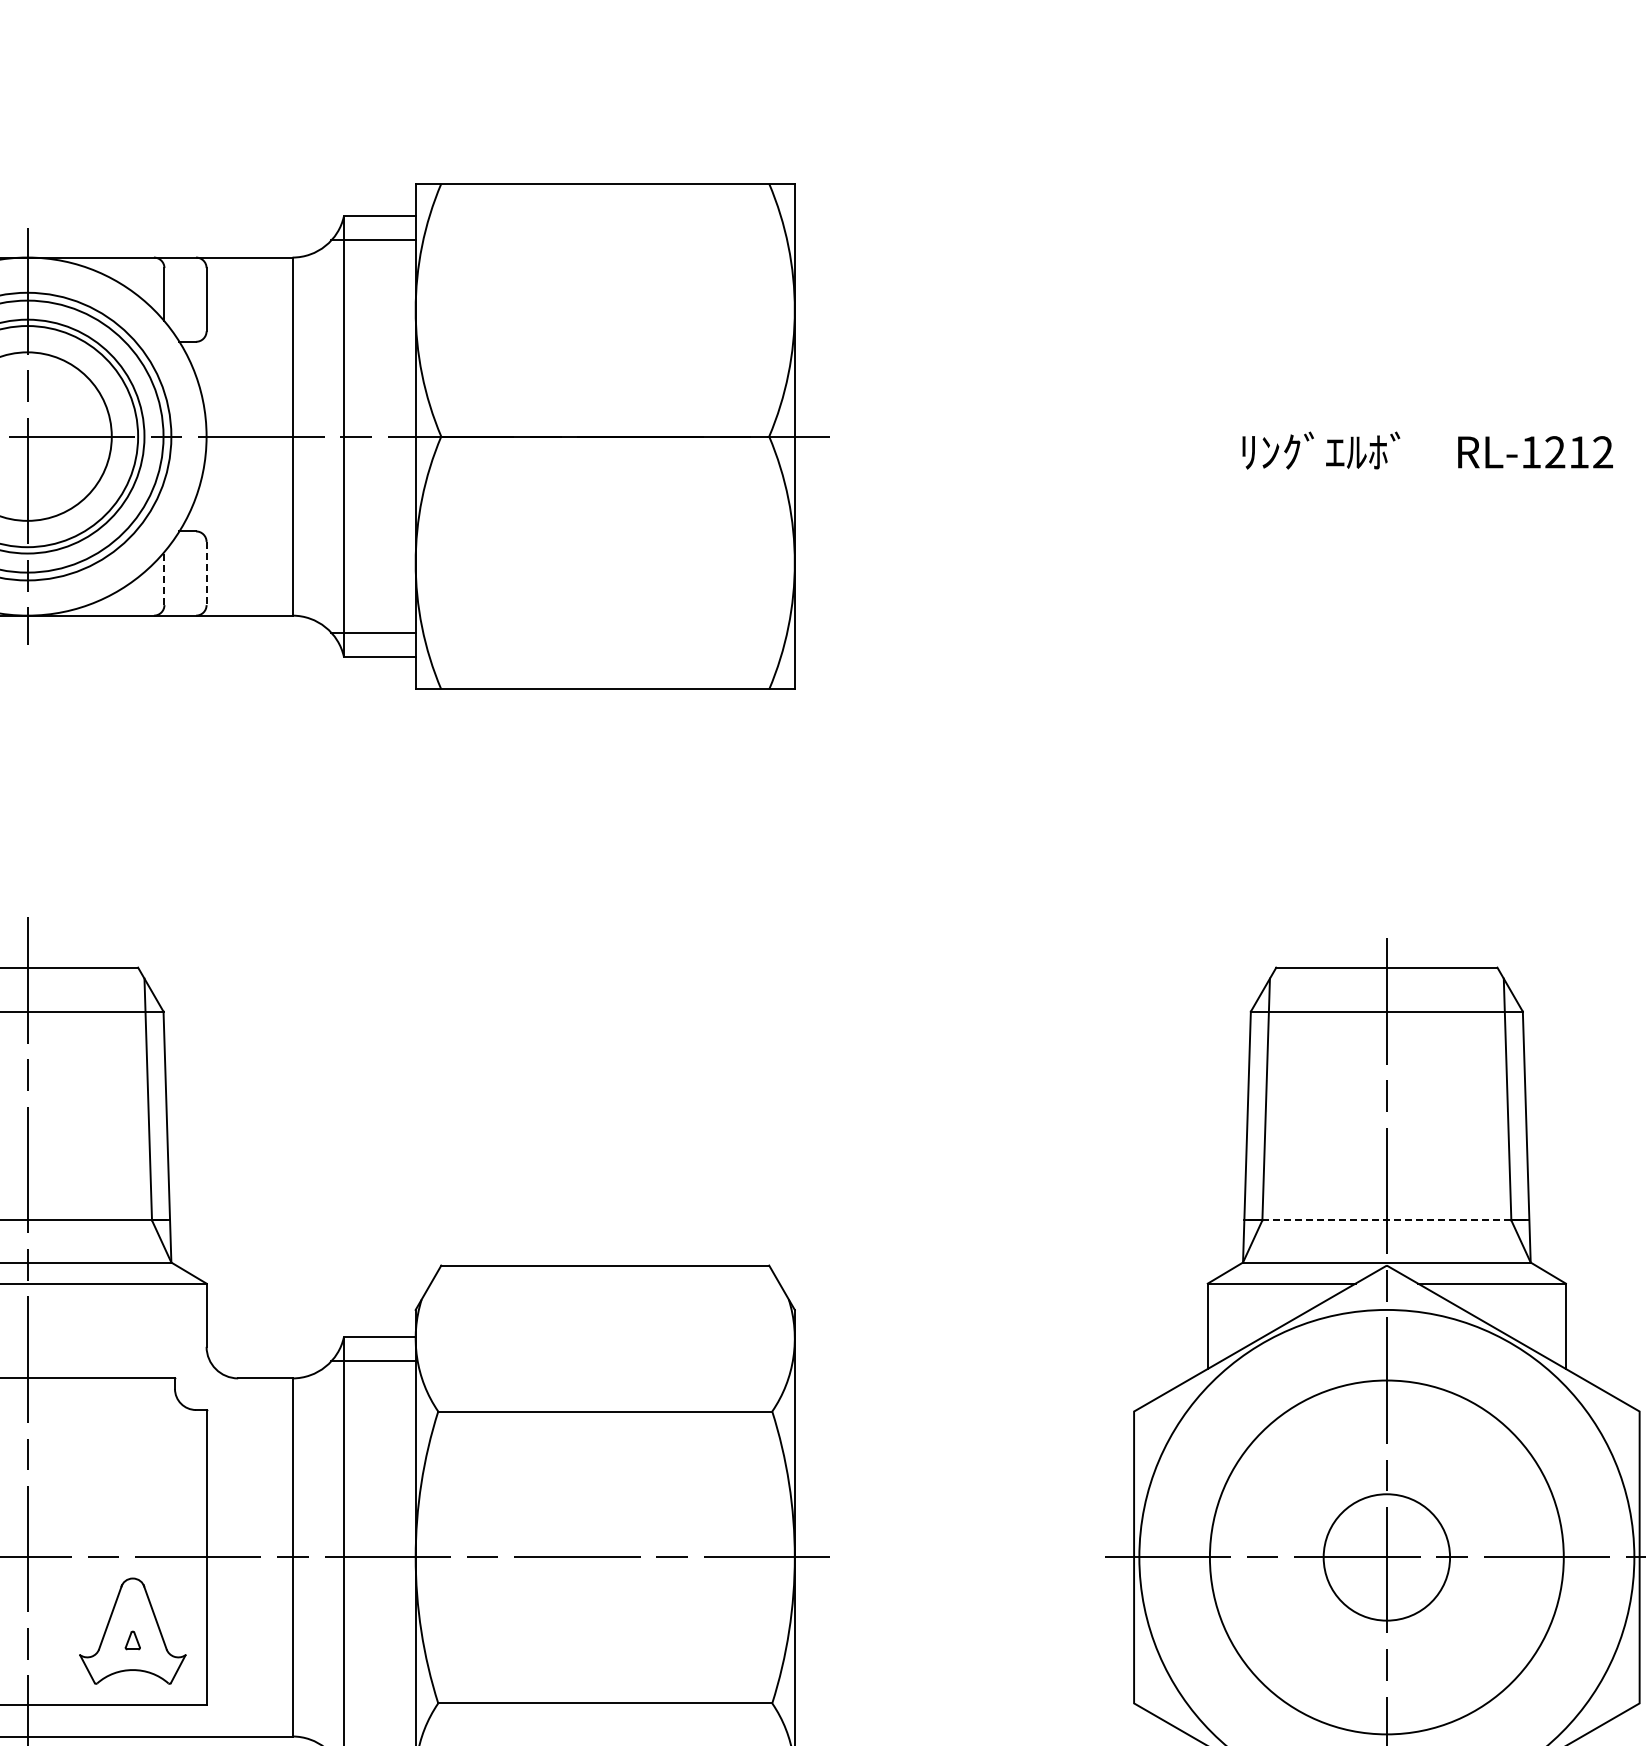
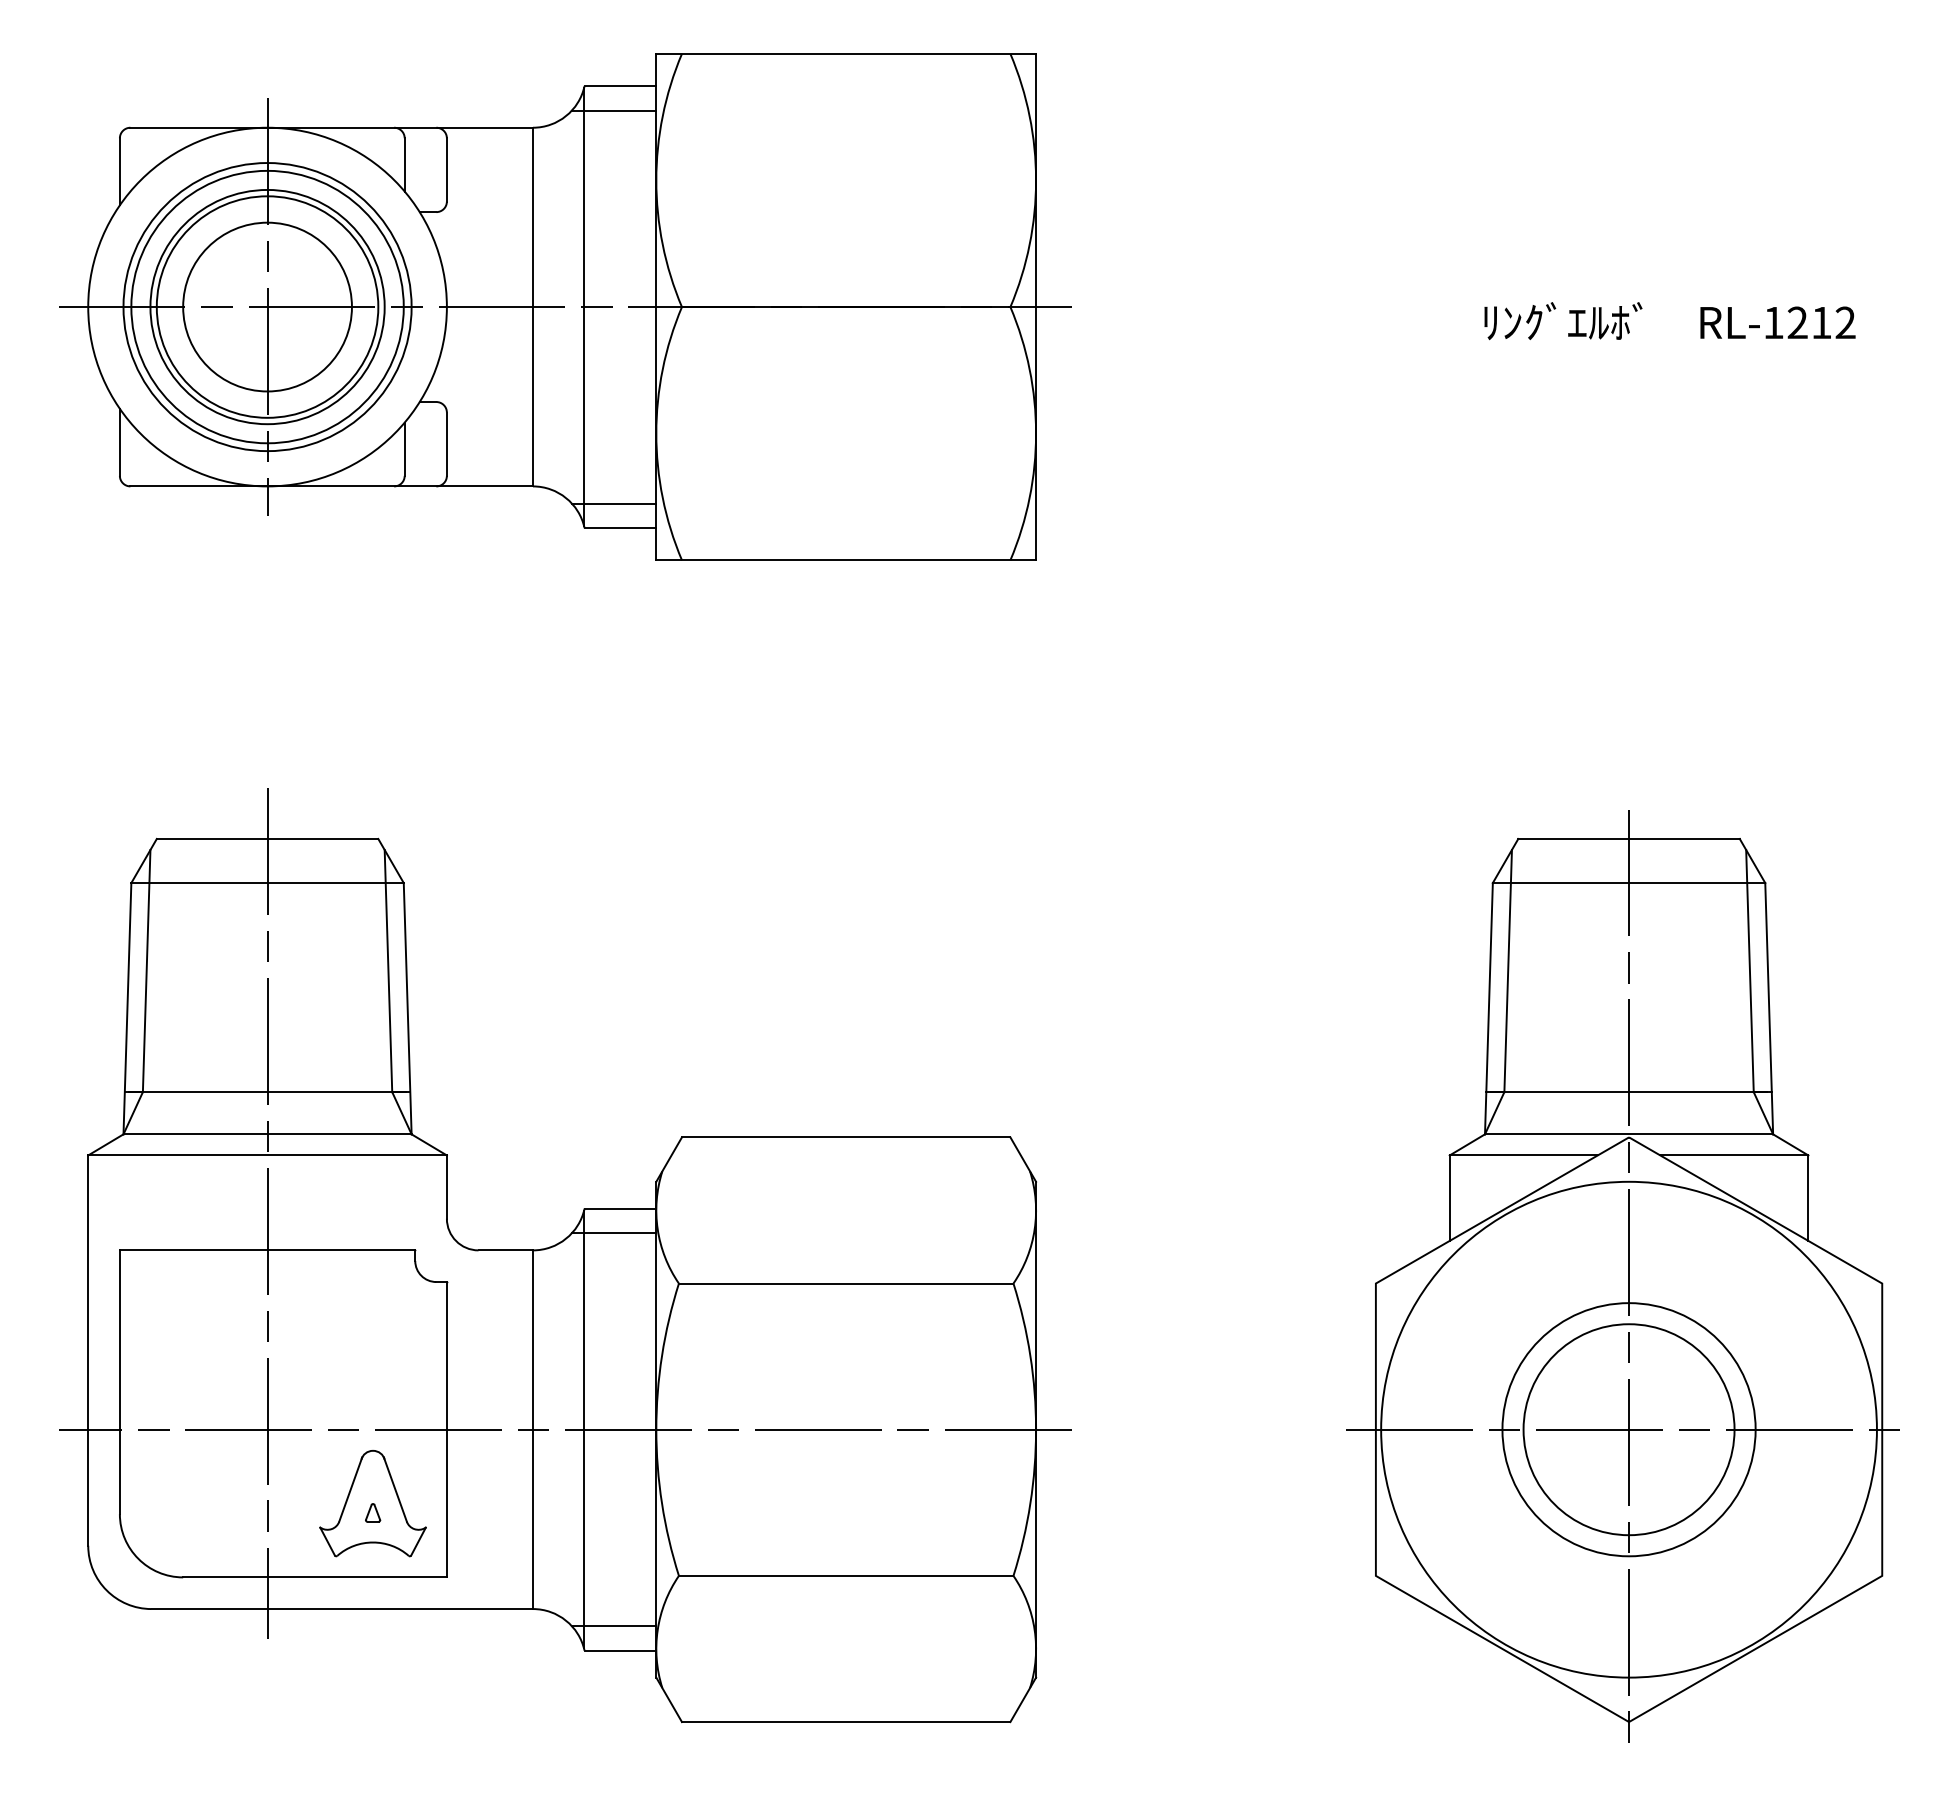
line: (206, 573) -> (446, 444), dashed -> solid
line: (164, 578) -> (404, 449), dashed -> solid
line: (1387, 1220) -> (1629, 1092), dashed -> solid
circle: (1386, 1557) -> (1628, 1429), size x0.71
circle: (1386, 1557) -> (1628, 1429), size x1.67

